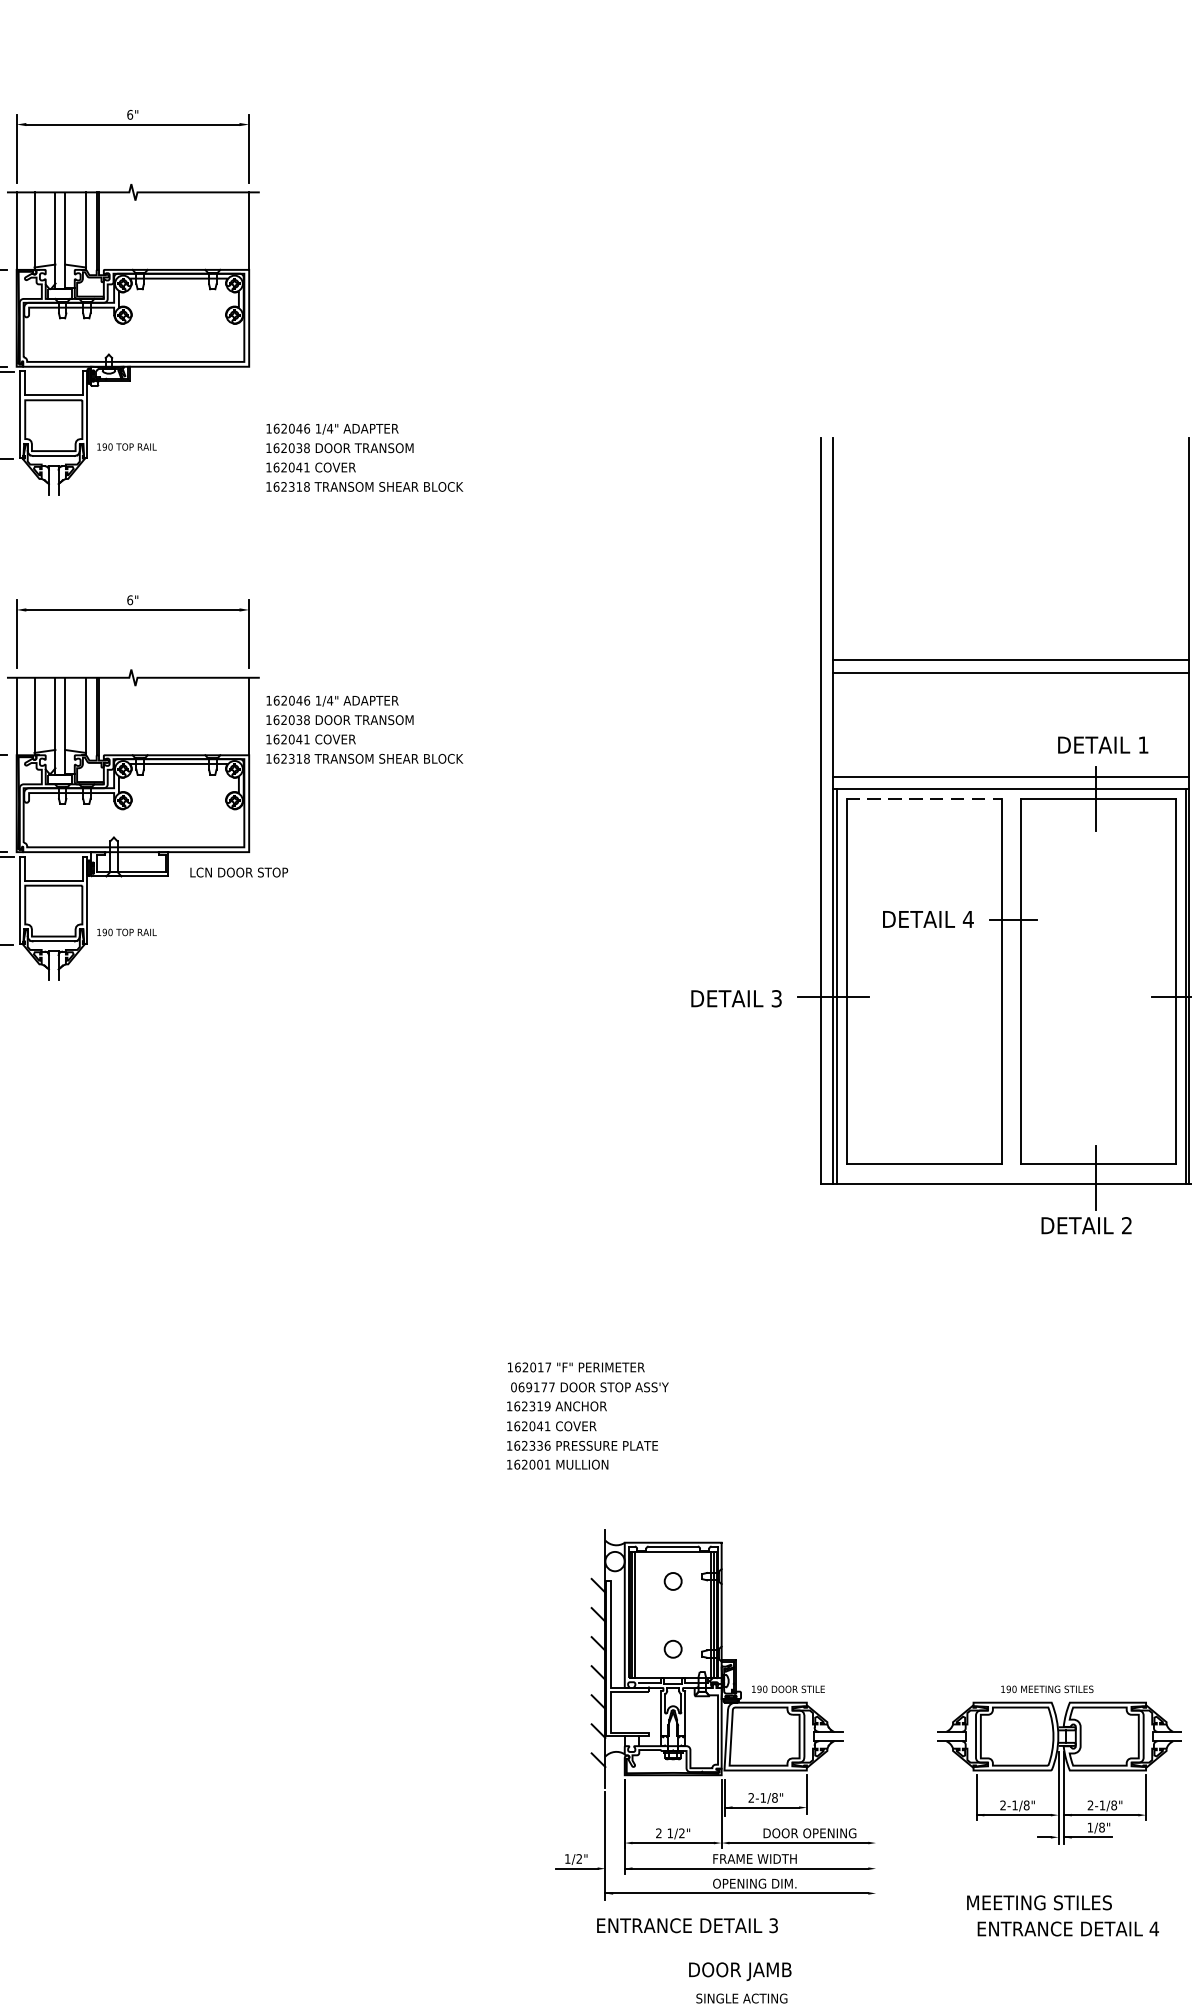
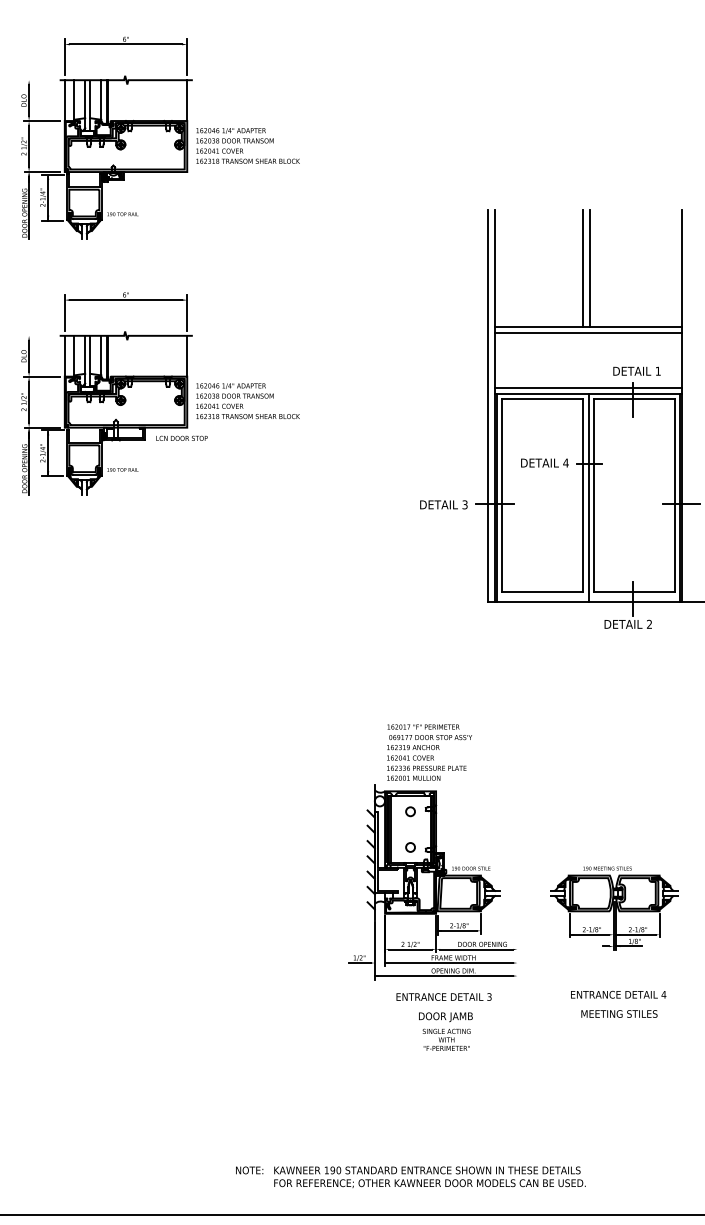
text: (363, 456) -> (247, 145), moved
line: (1001, 548) -> (583, 267), added
line: (1012, 548) -> (589, 267), added
text: (363, 730) -> (247, 401), moved
line: (923, 798) -> (542, 399), dashed -> solid
line: (1011, 986) -> (588, 498), added
text: (587, 1415) -> (429, 752), moved
text: (1039, 1901) -> (619, 1013), moved
text: (686, 1924) -> (443, 996), moved

